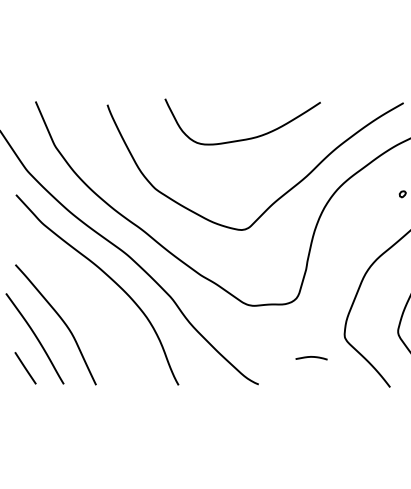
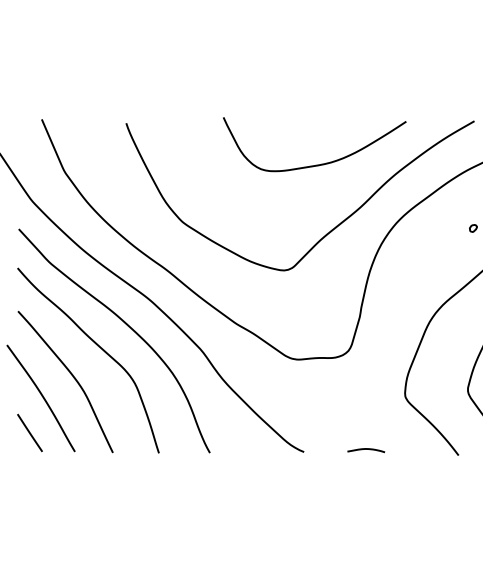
curve: (244, 138) -> (316, 164), moved
curve: (82, 294) -> (96, 346), added
curve: (311, 357) -> (366, 449), moved

